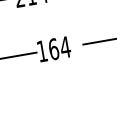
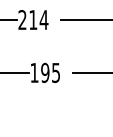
text: (59, 47) -> (50, 72), 164 -> 195

